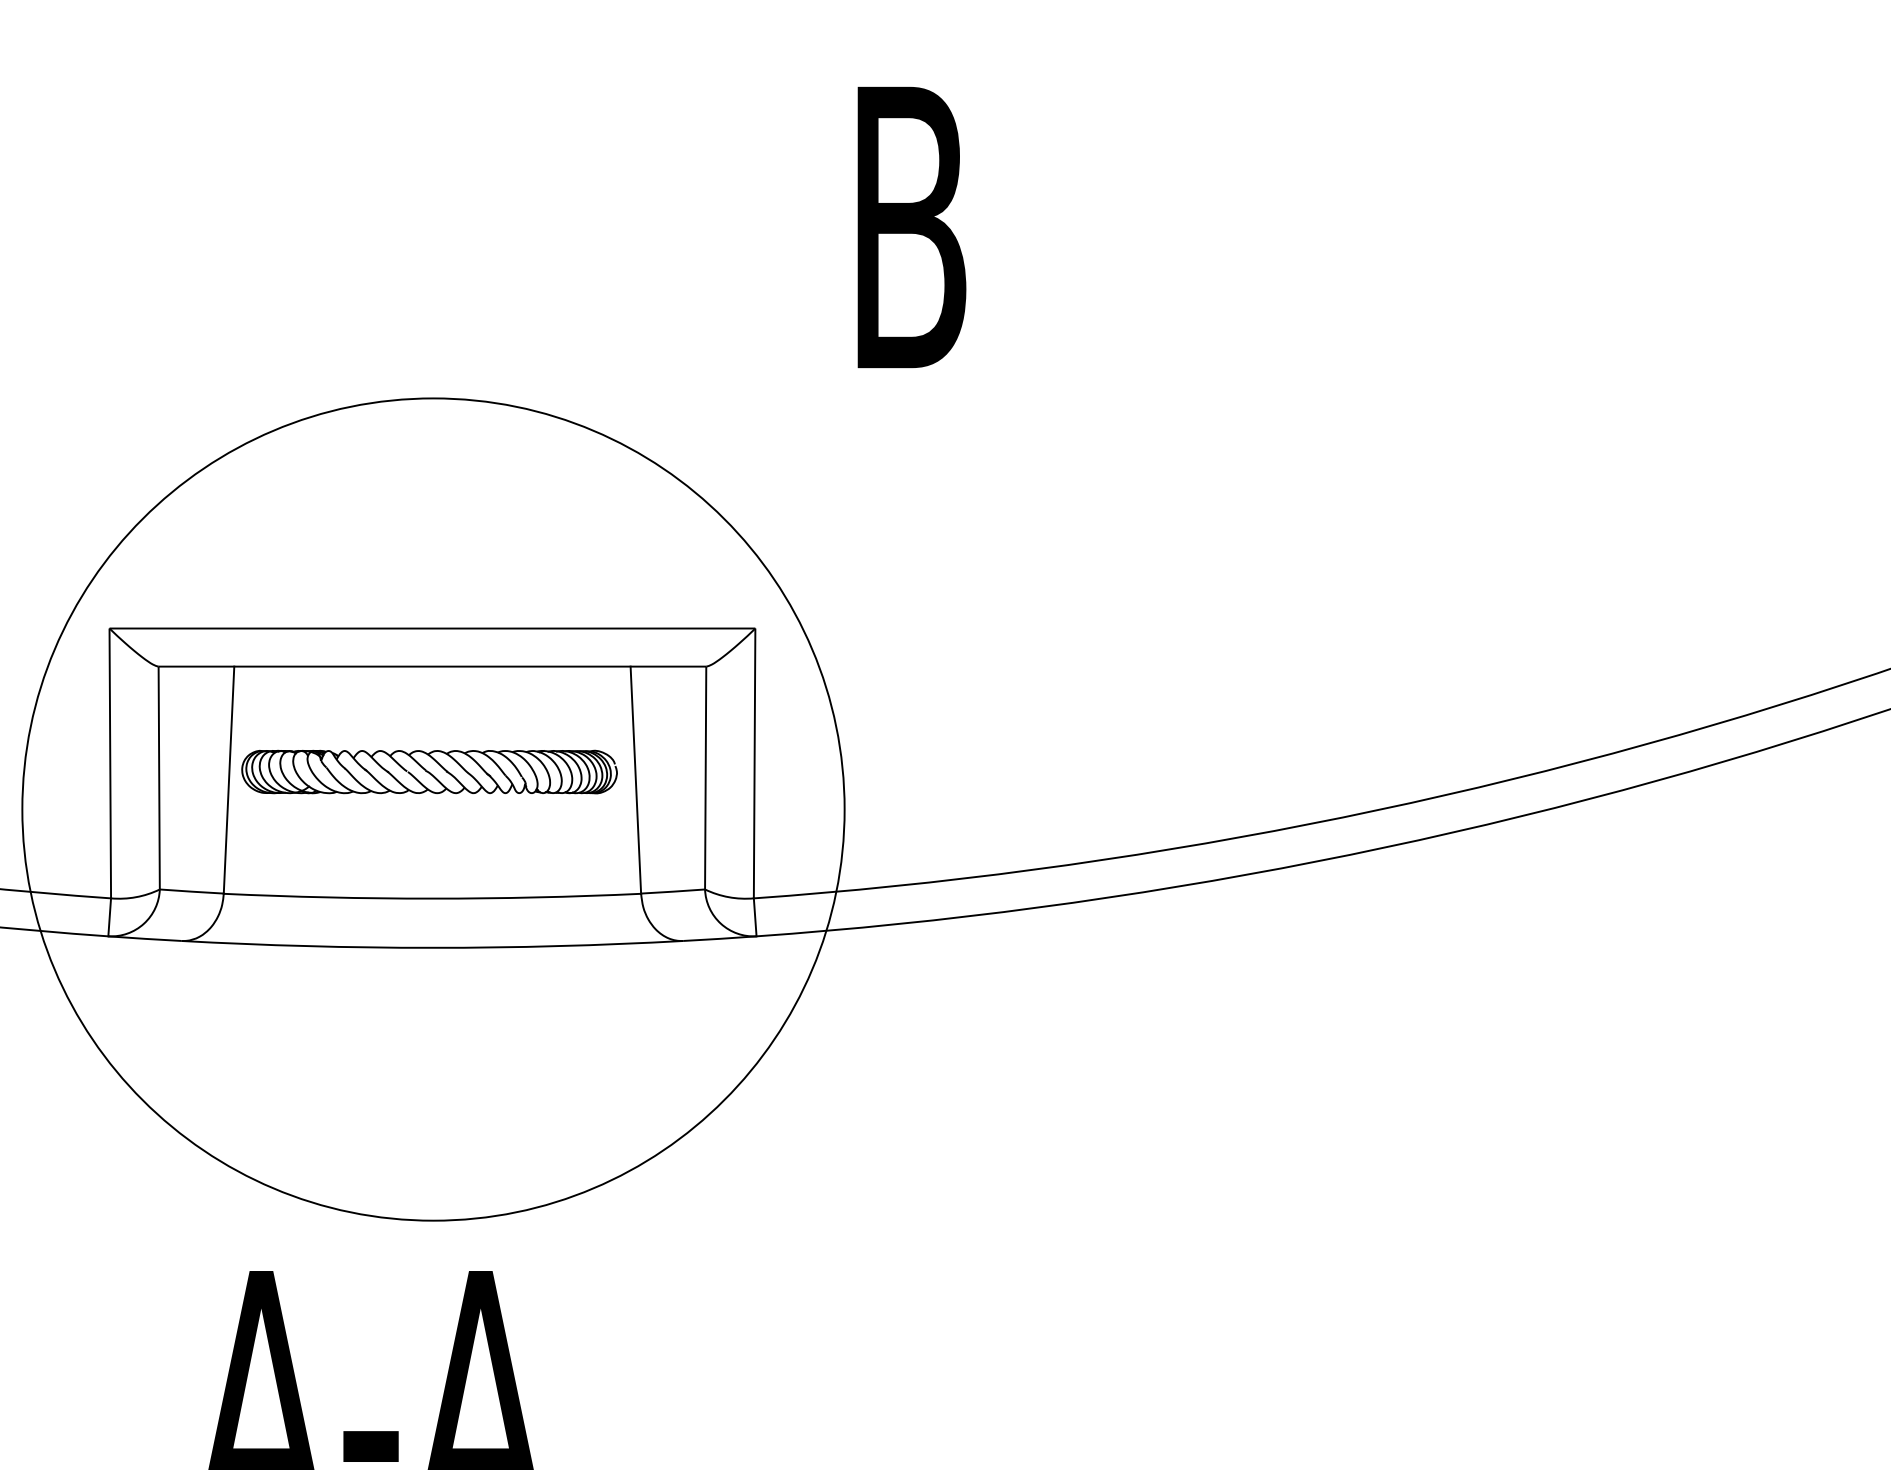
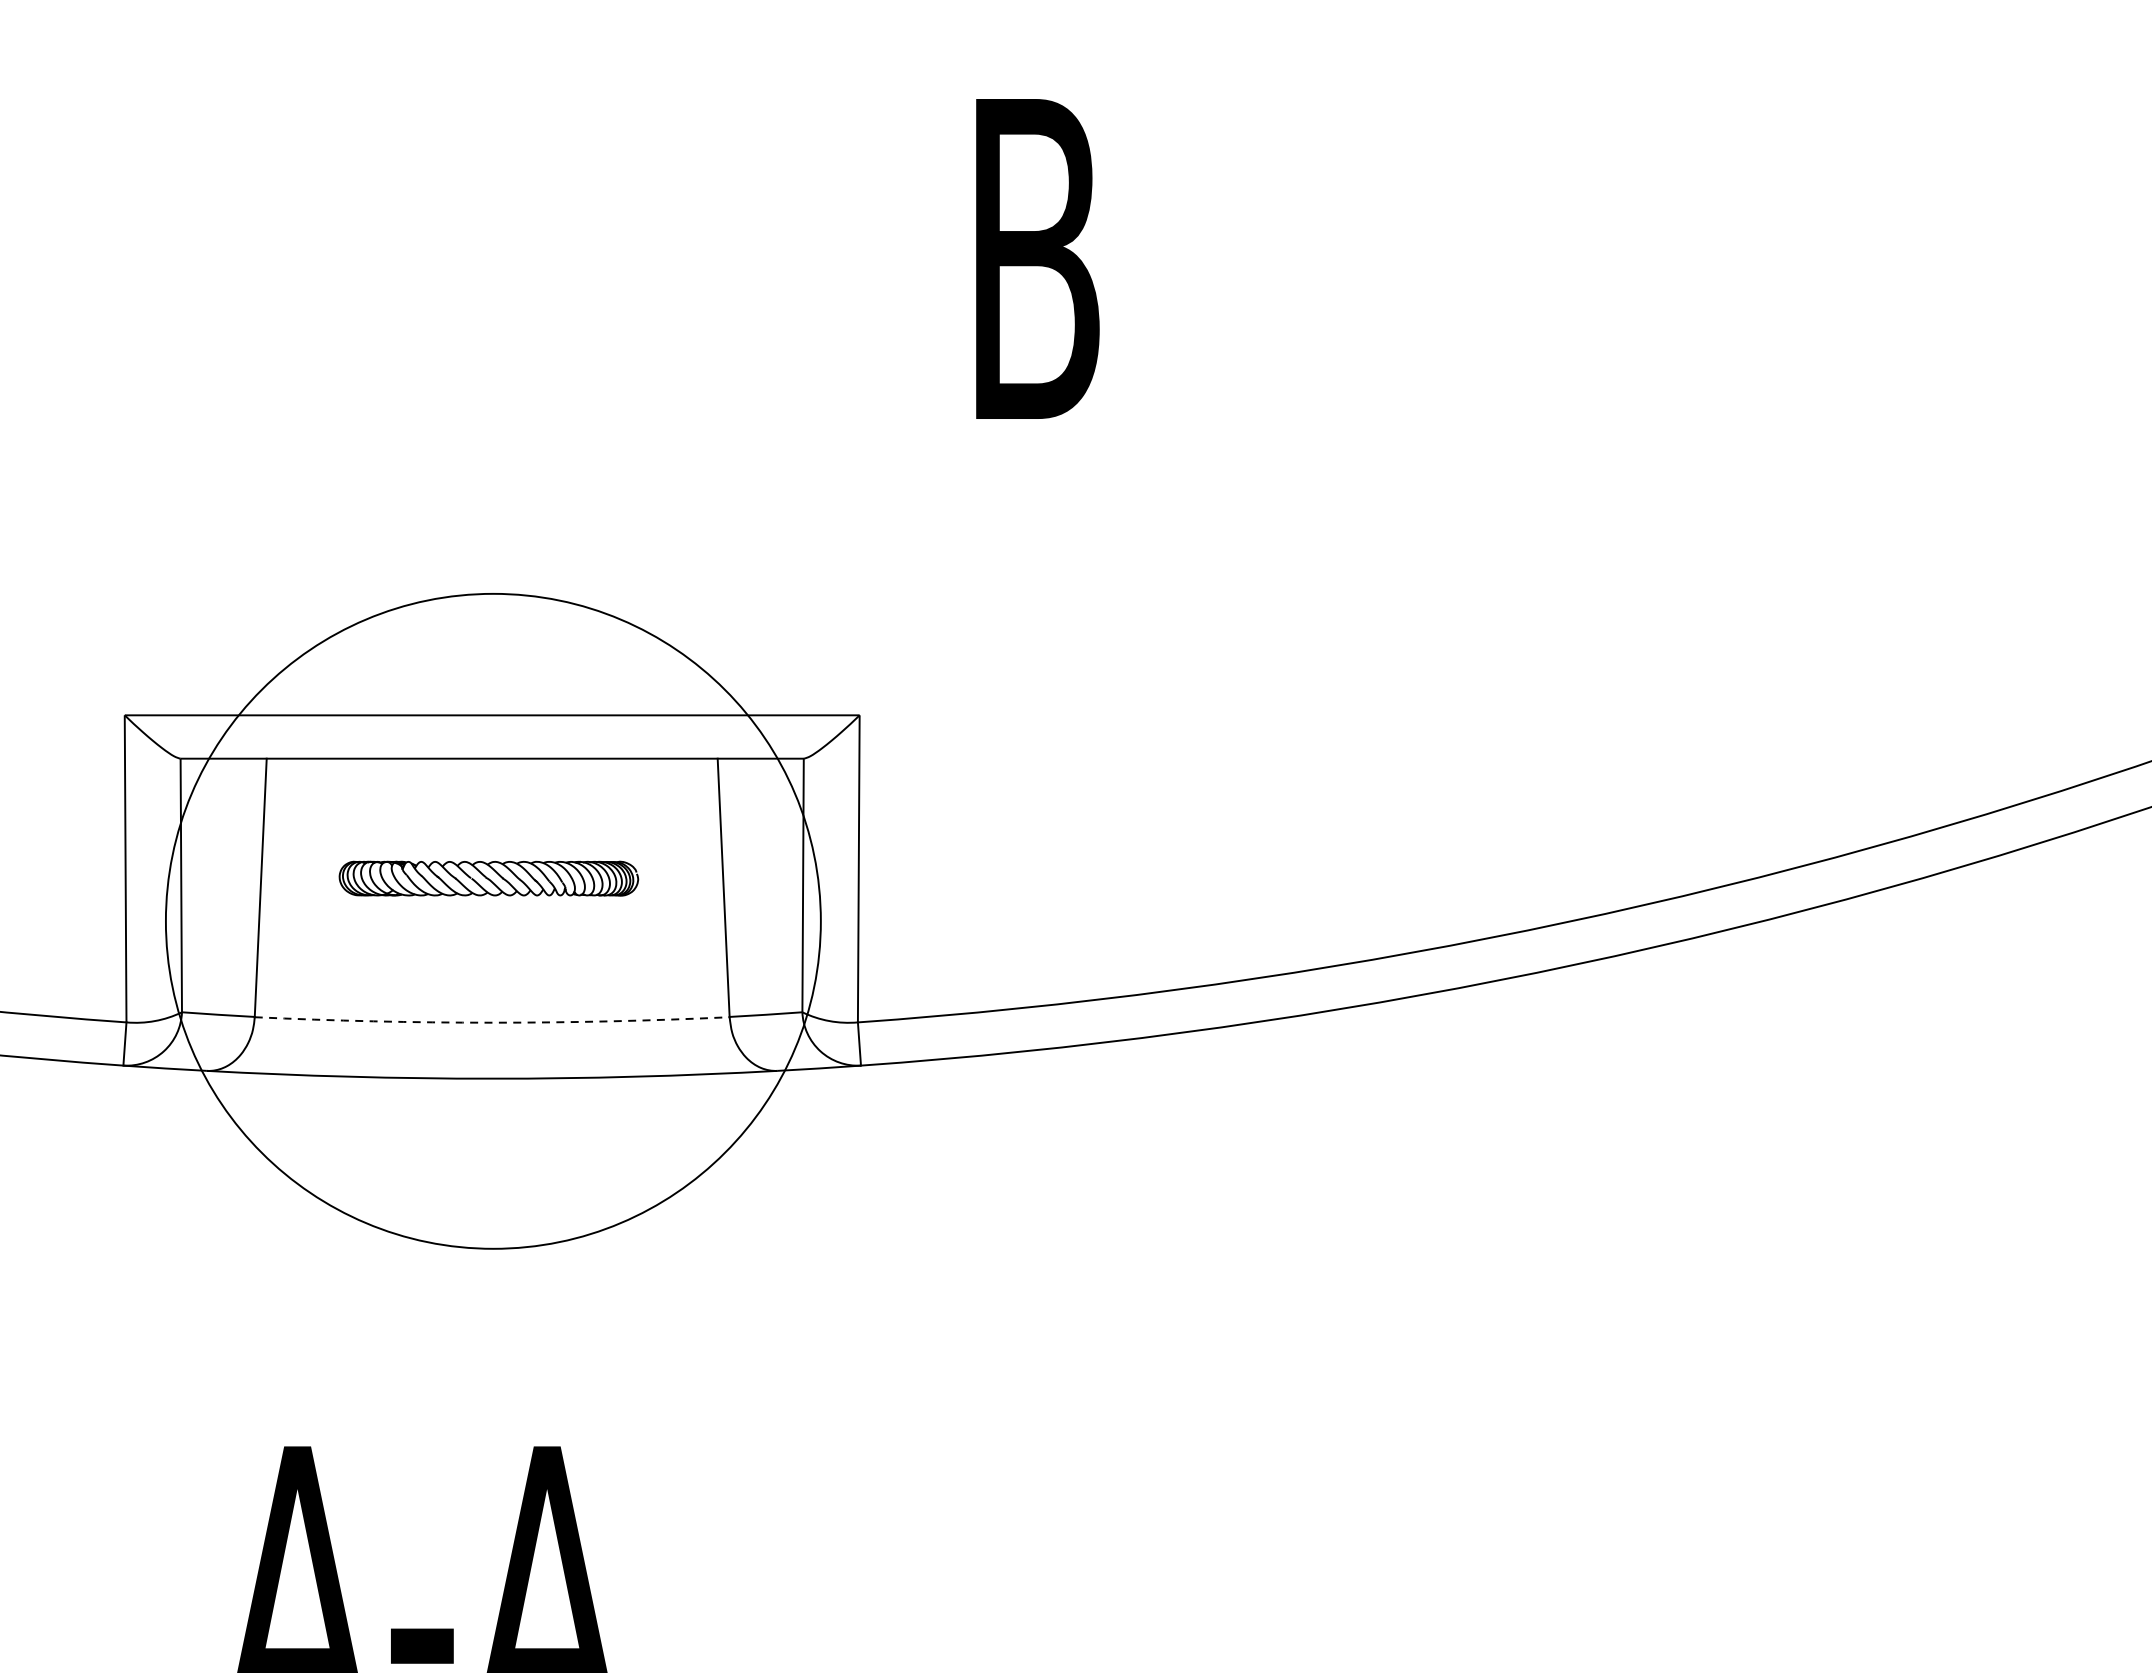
part: (429, 771) -> (488, 878), size x0.7
circle: (433, 809) -> (493, 921), size x0.7
arc: (432, 898) -> (492, 1022), solid -> dashed

